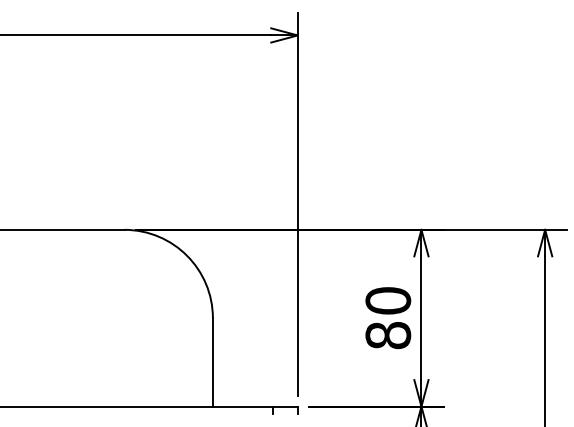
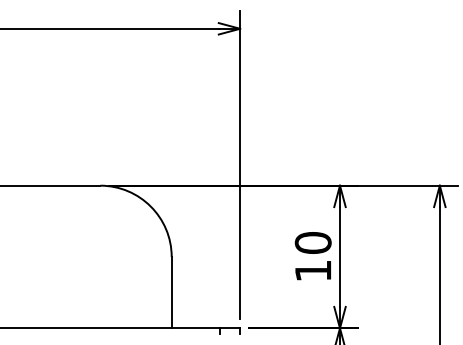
text: (387, 334) -> (312, 270), 80 -> 10

